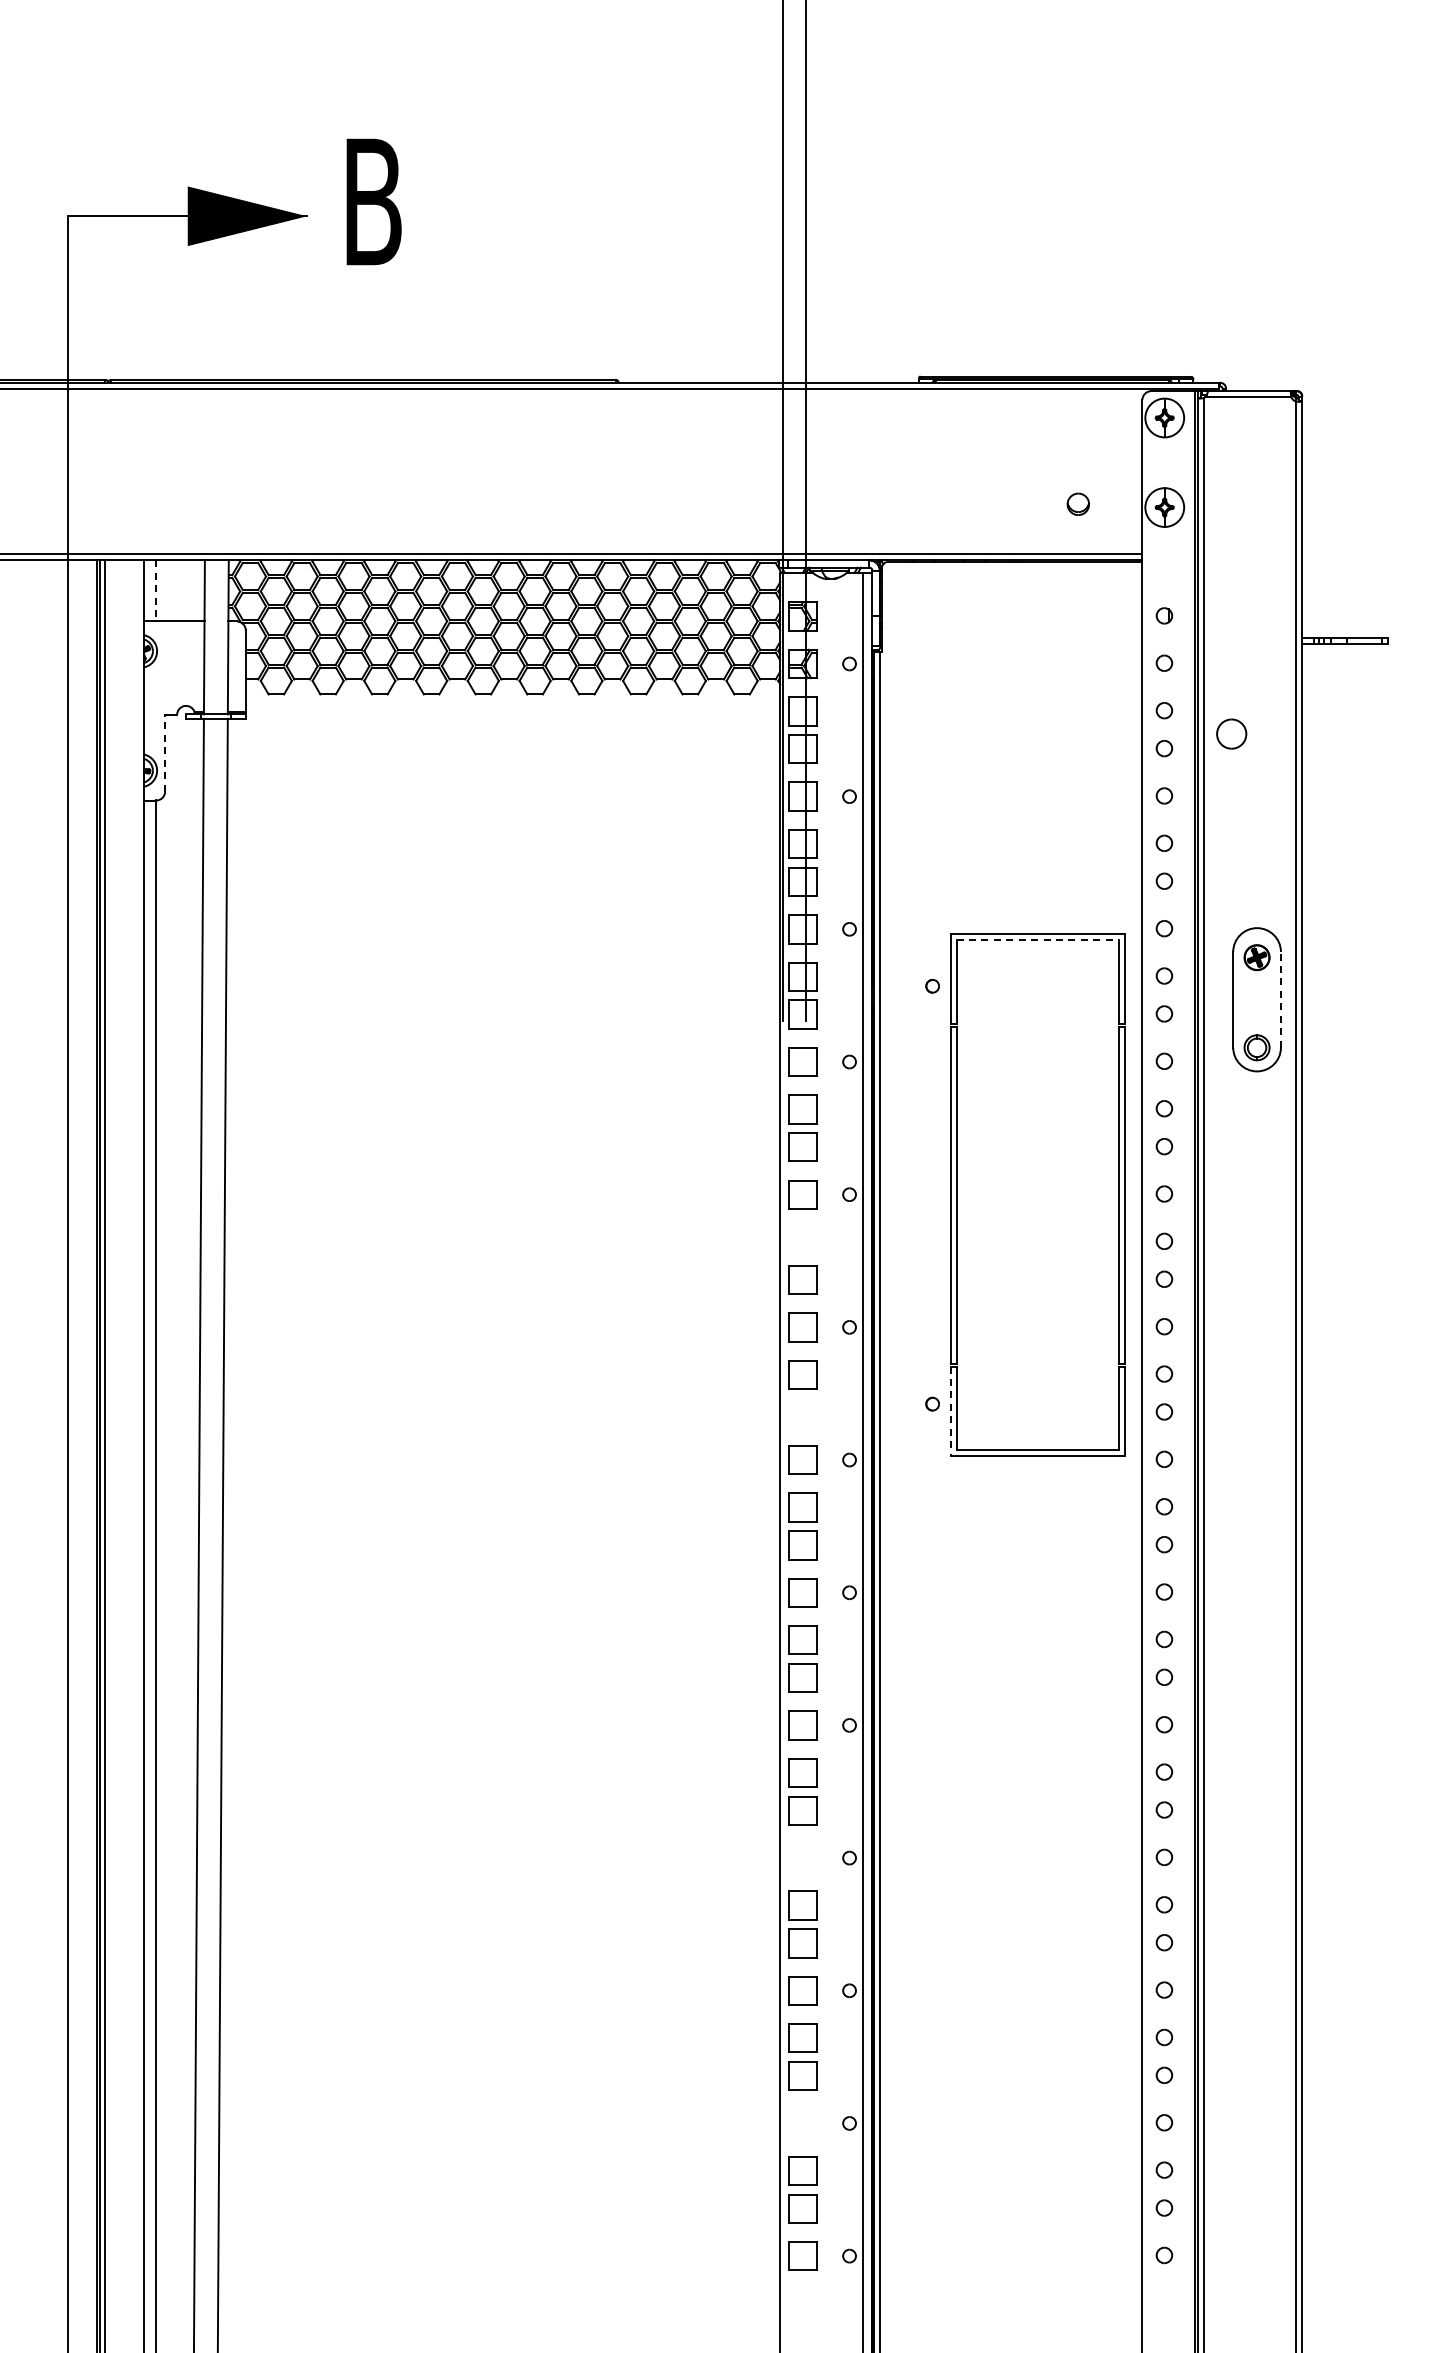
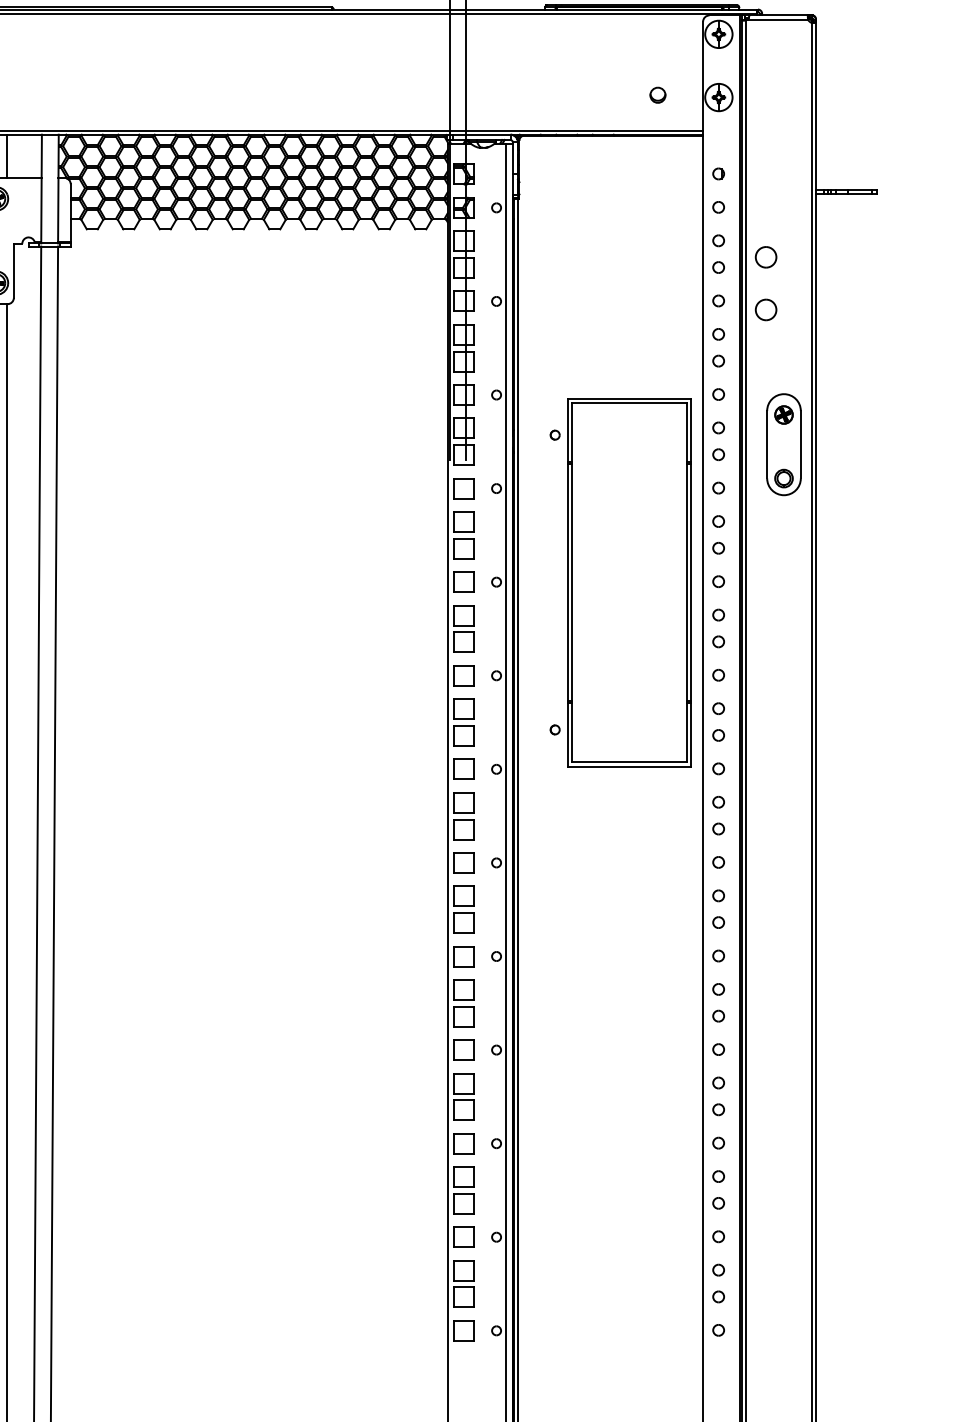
line: (155, 590) -> (7, 156), dashed -> solid
line: (165, 752) -> (14, 270), dashed -> solid
part: (1231, 808) -> (765, 309), added
line: (1038, 940) -> (629, 402), dashed -> solid
line: (1280, 999) -> (800, 444), dashed -> solid
part: (802, 1241) -> (463, 615), added
line: (950, 1411) -> (567, 735), dashed -> solid
part: (802, 1412) -> (463, 735), added
part: (802, 1857) -> (463, 1049), added
part: (802, 2123) -> (463, 1237), added

